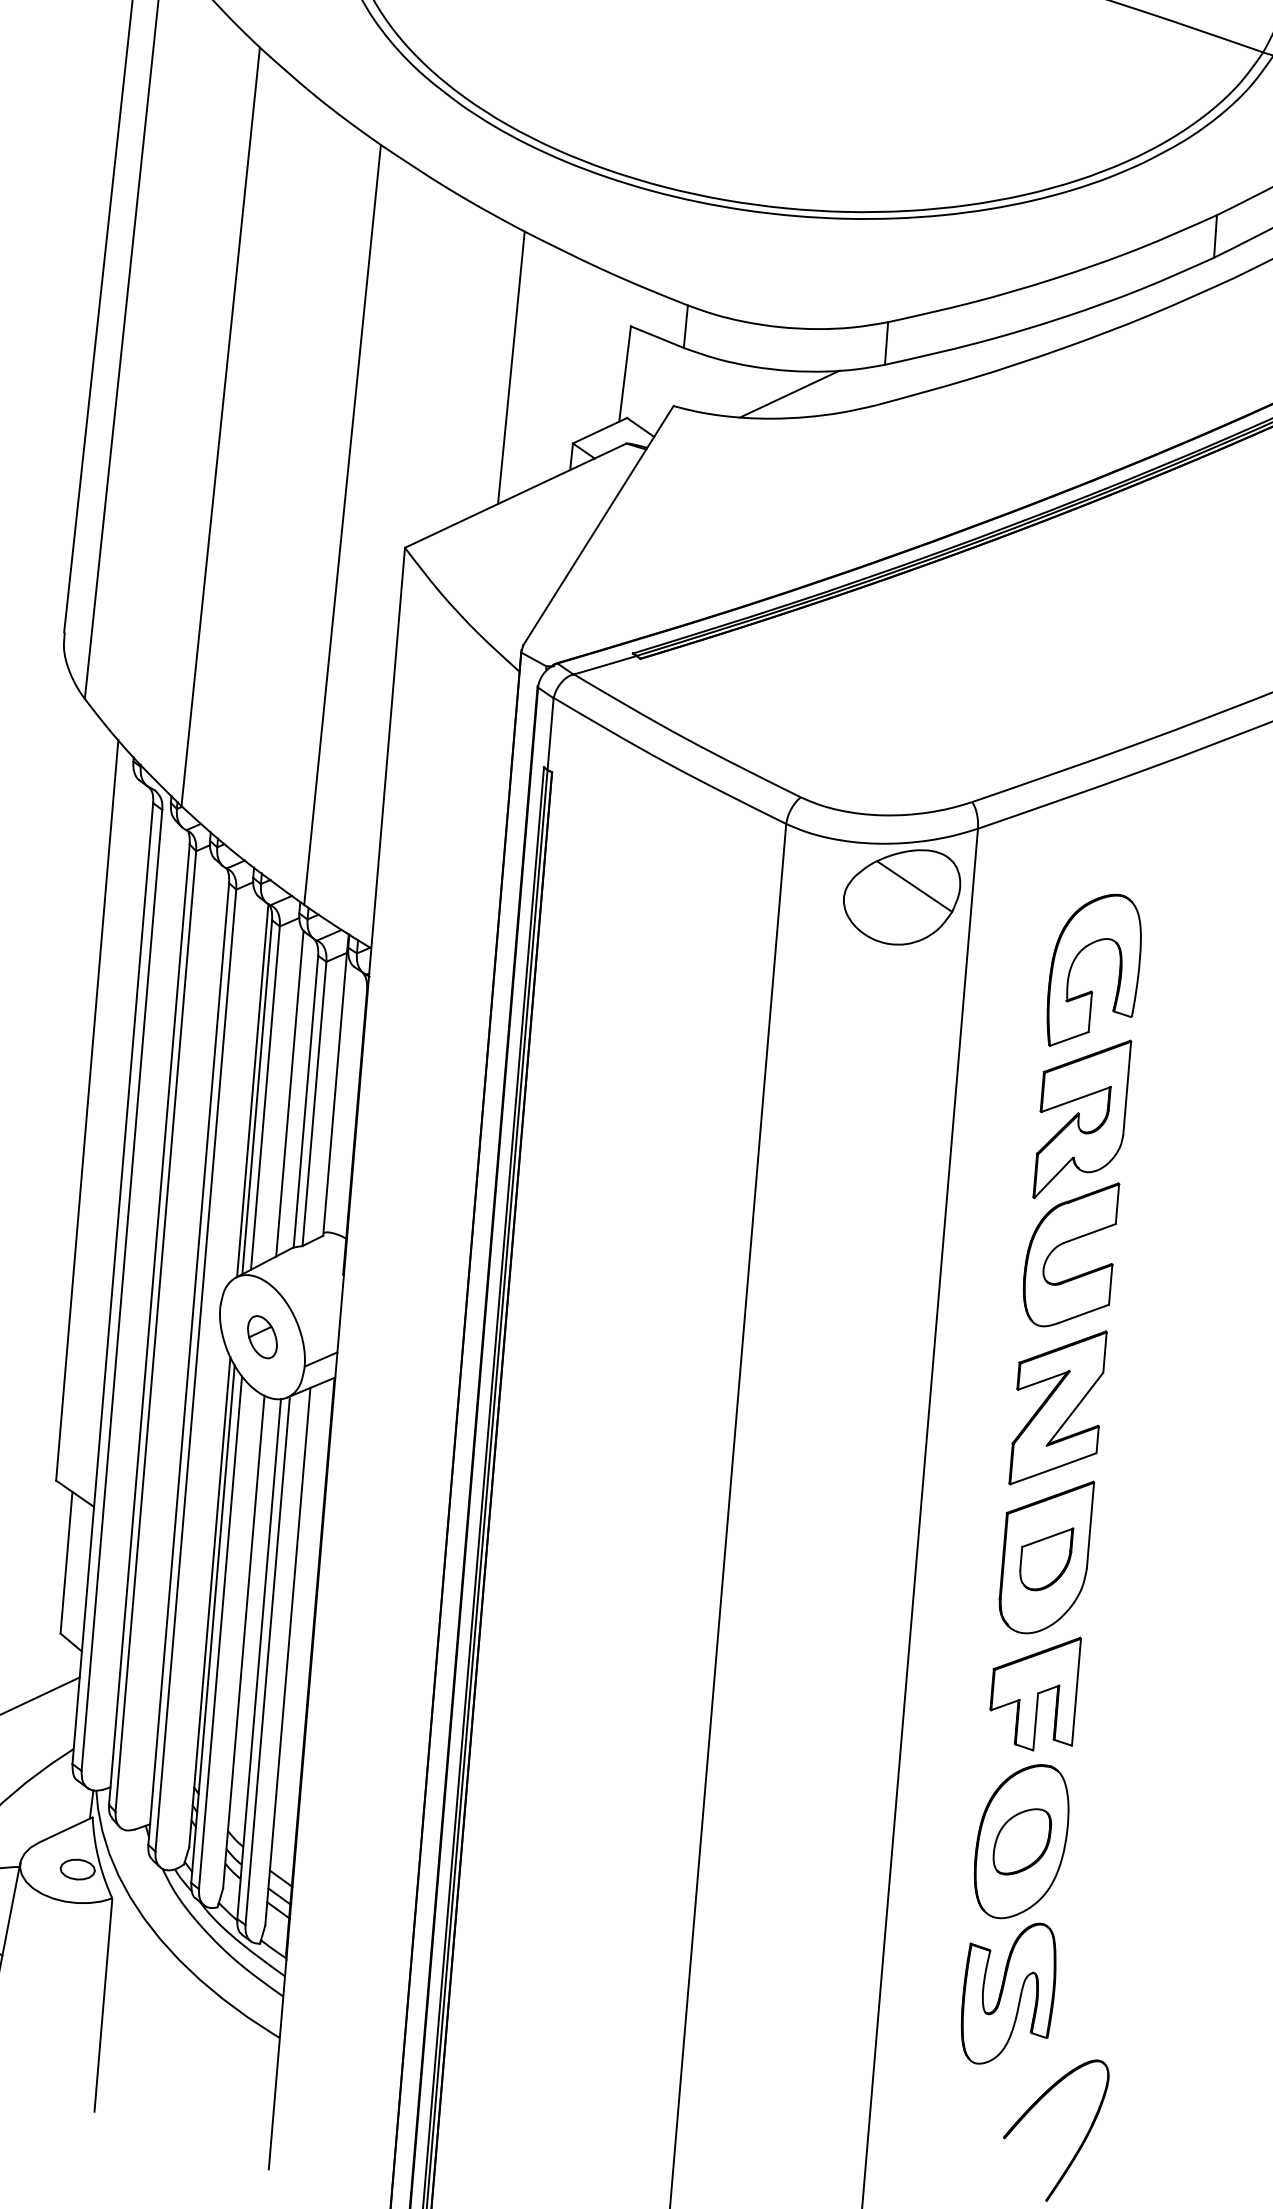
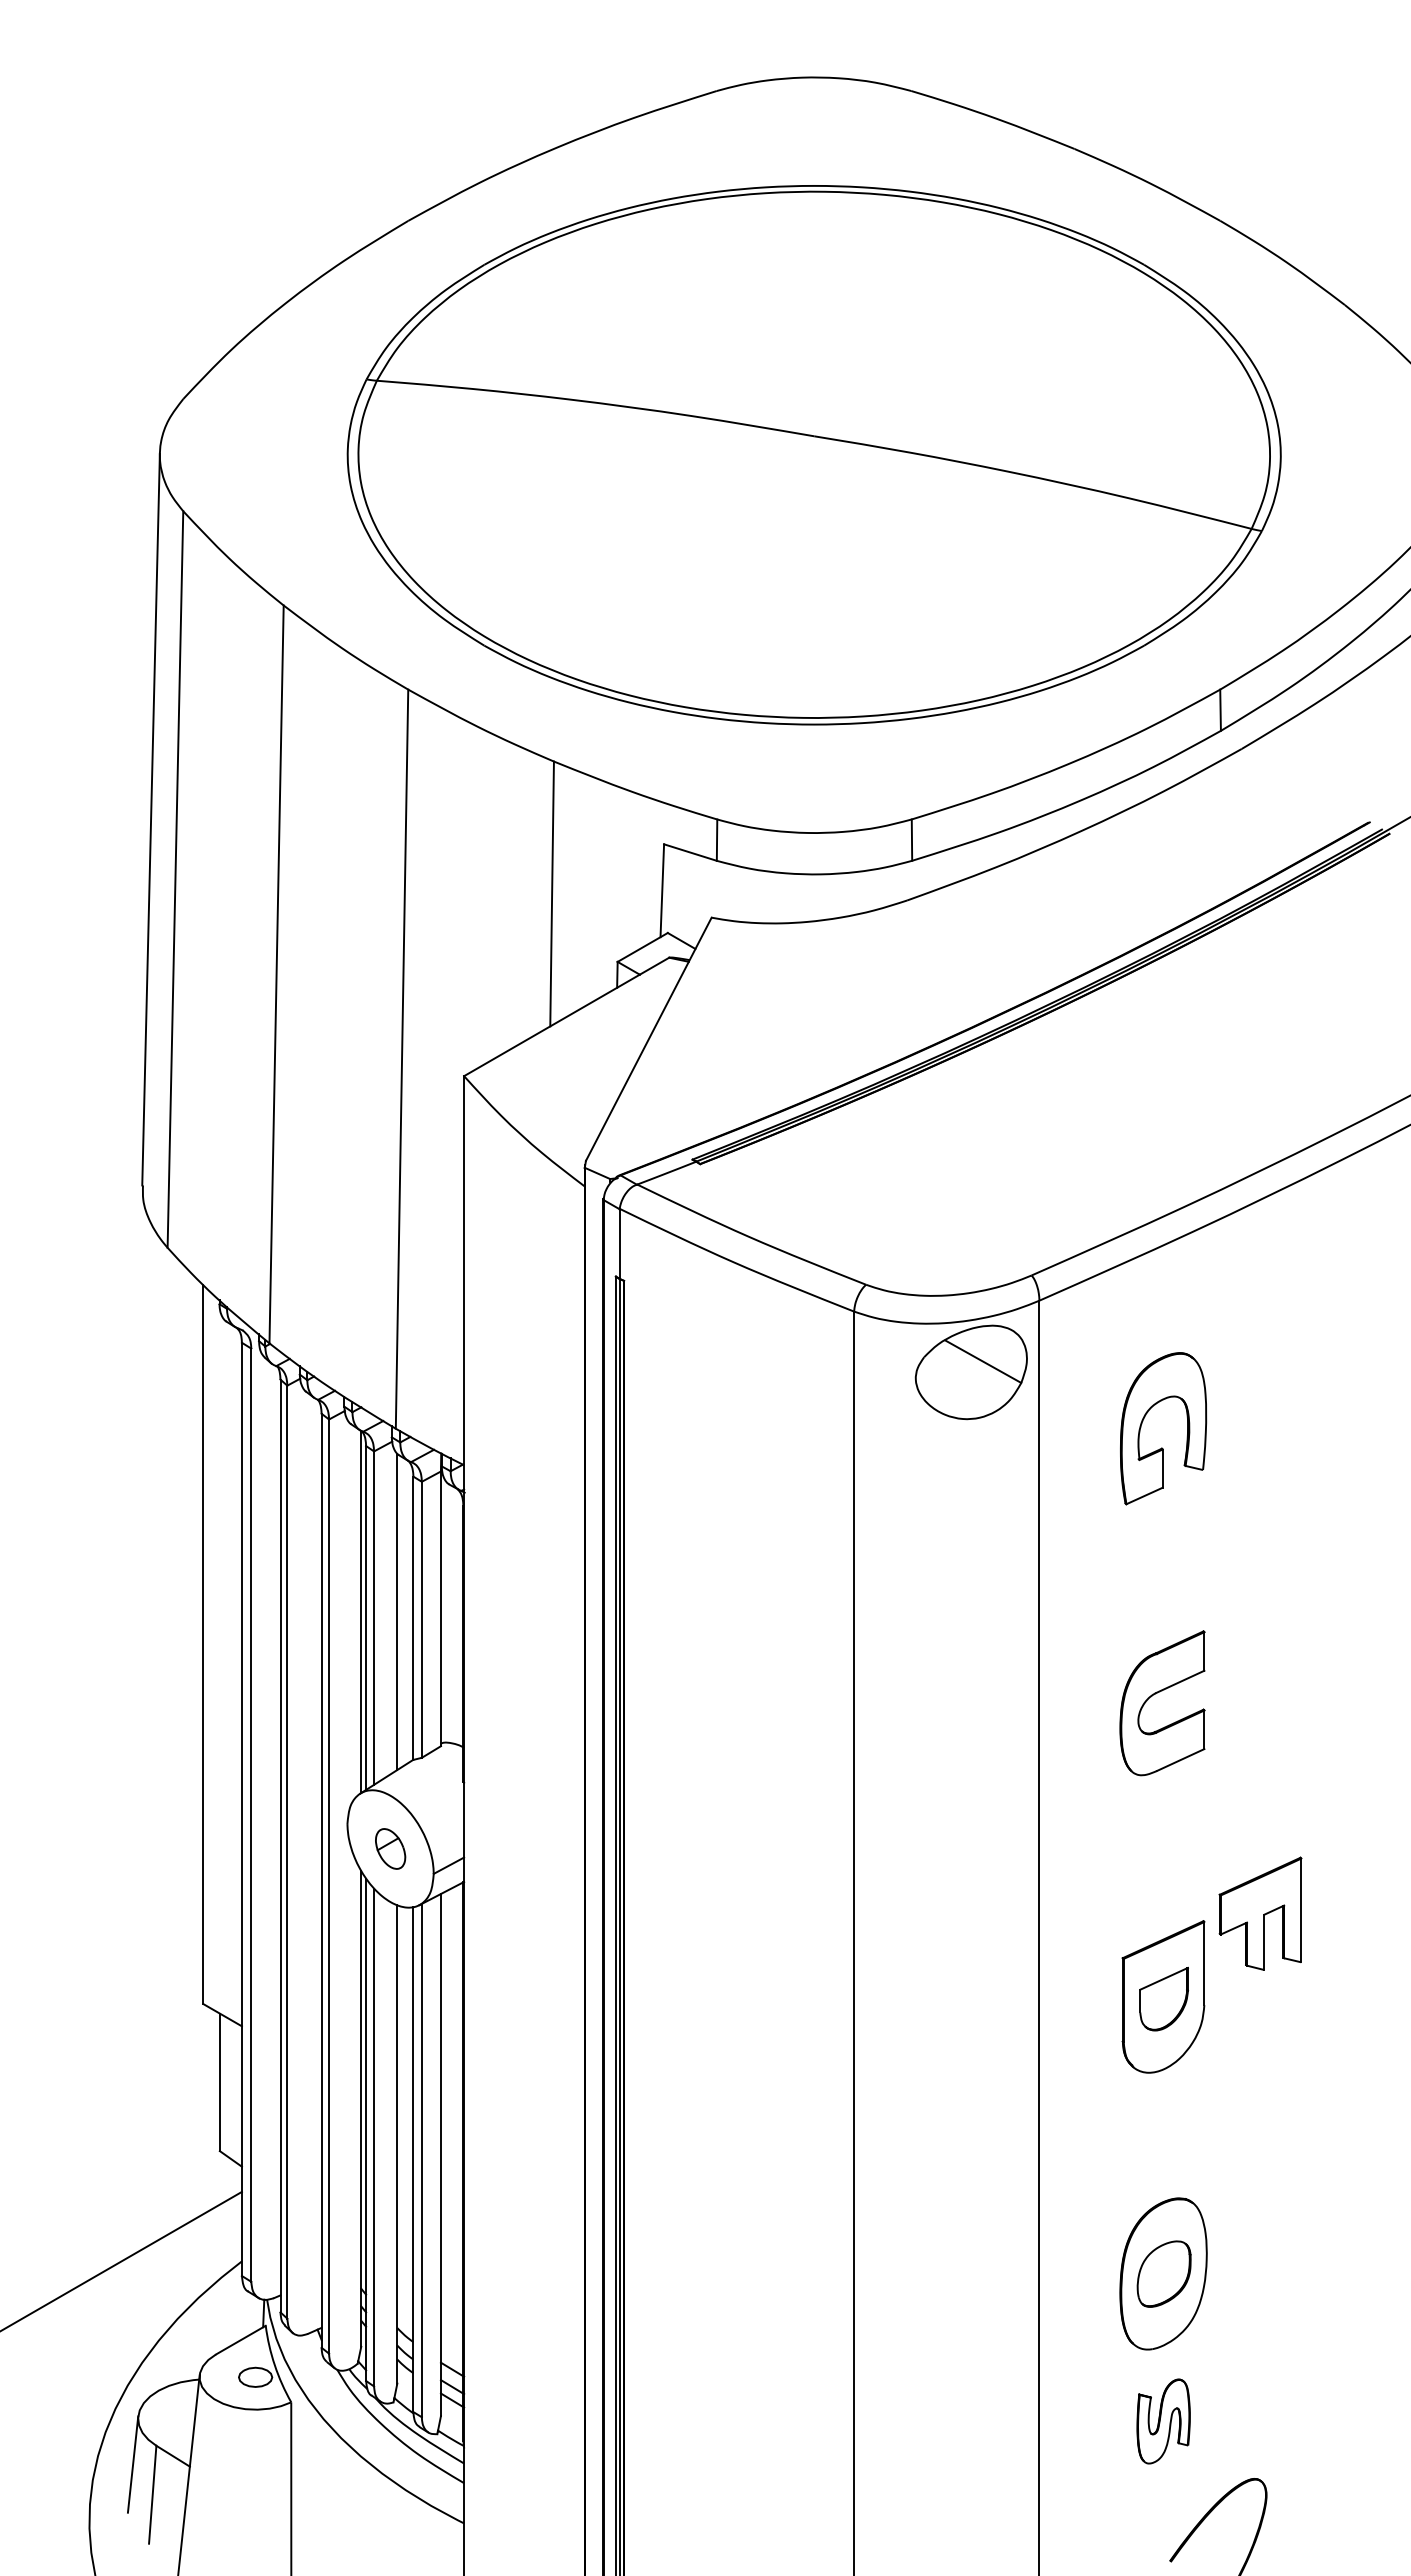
line: (789, 393) -> (822, 896), removed
part: (1082, 1119) -> (1163, 1572), removed
part: (1058, 1407) -> (1163, 1852), removed
part: (1034, 1691) -> (1260, 1913), moved
part: (1008, 1993) -> (1163, 2421), size x0.6

